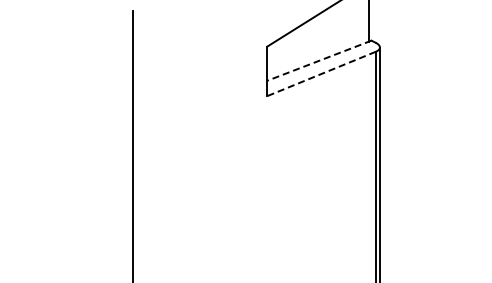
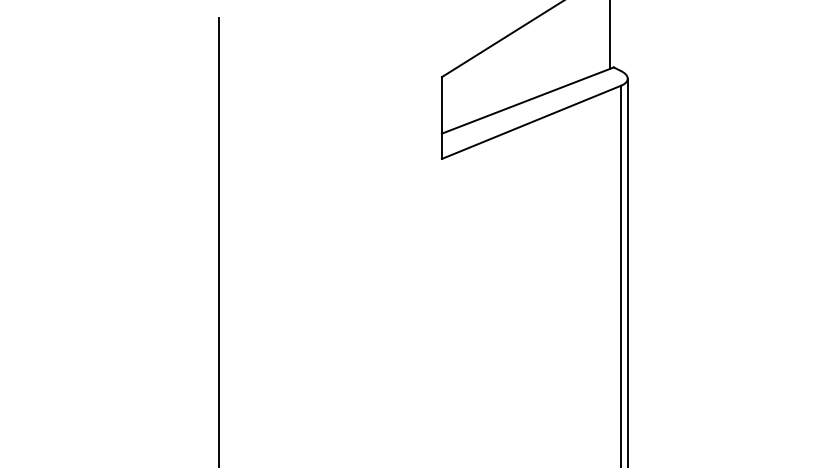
line: (319, 60) -> (527, 100), dashed -> solid
line: (321, 73) -> (531, 121), dashed -> solid

